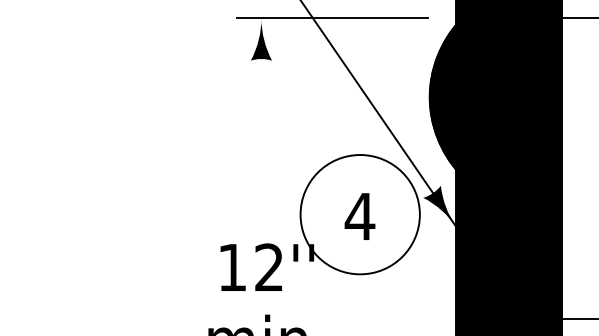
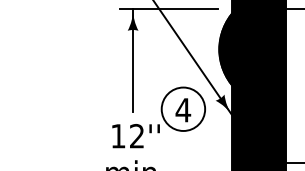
line: (262, 118) -> (133, 60), added
circle: (360, 213) -> (183, 108), size x0.71

